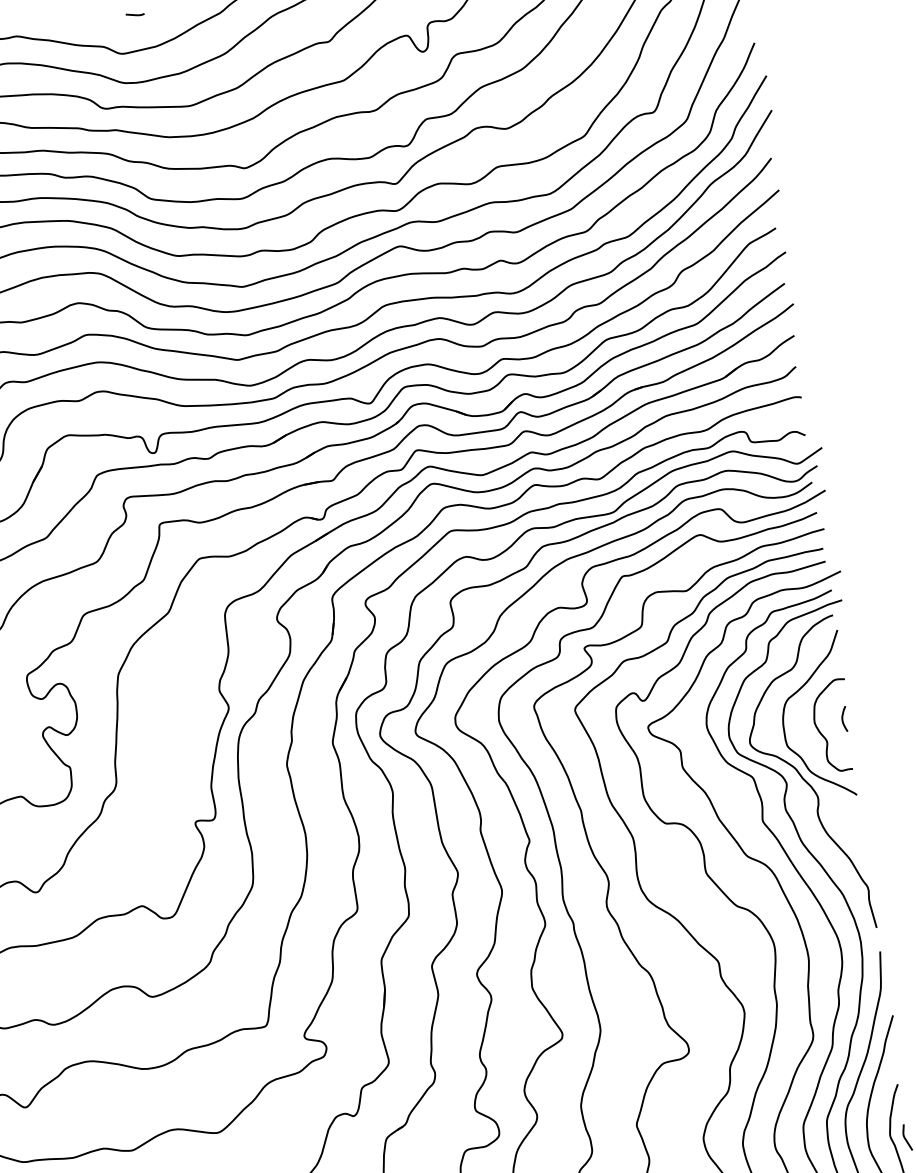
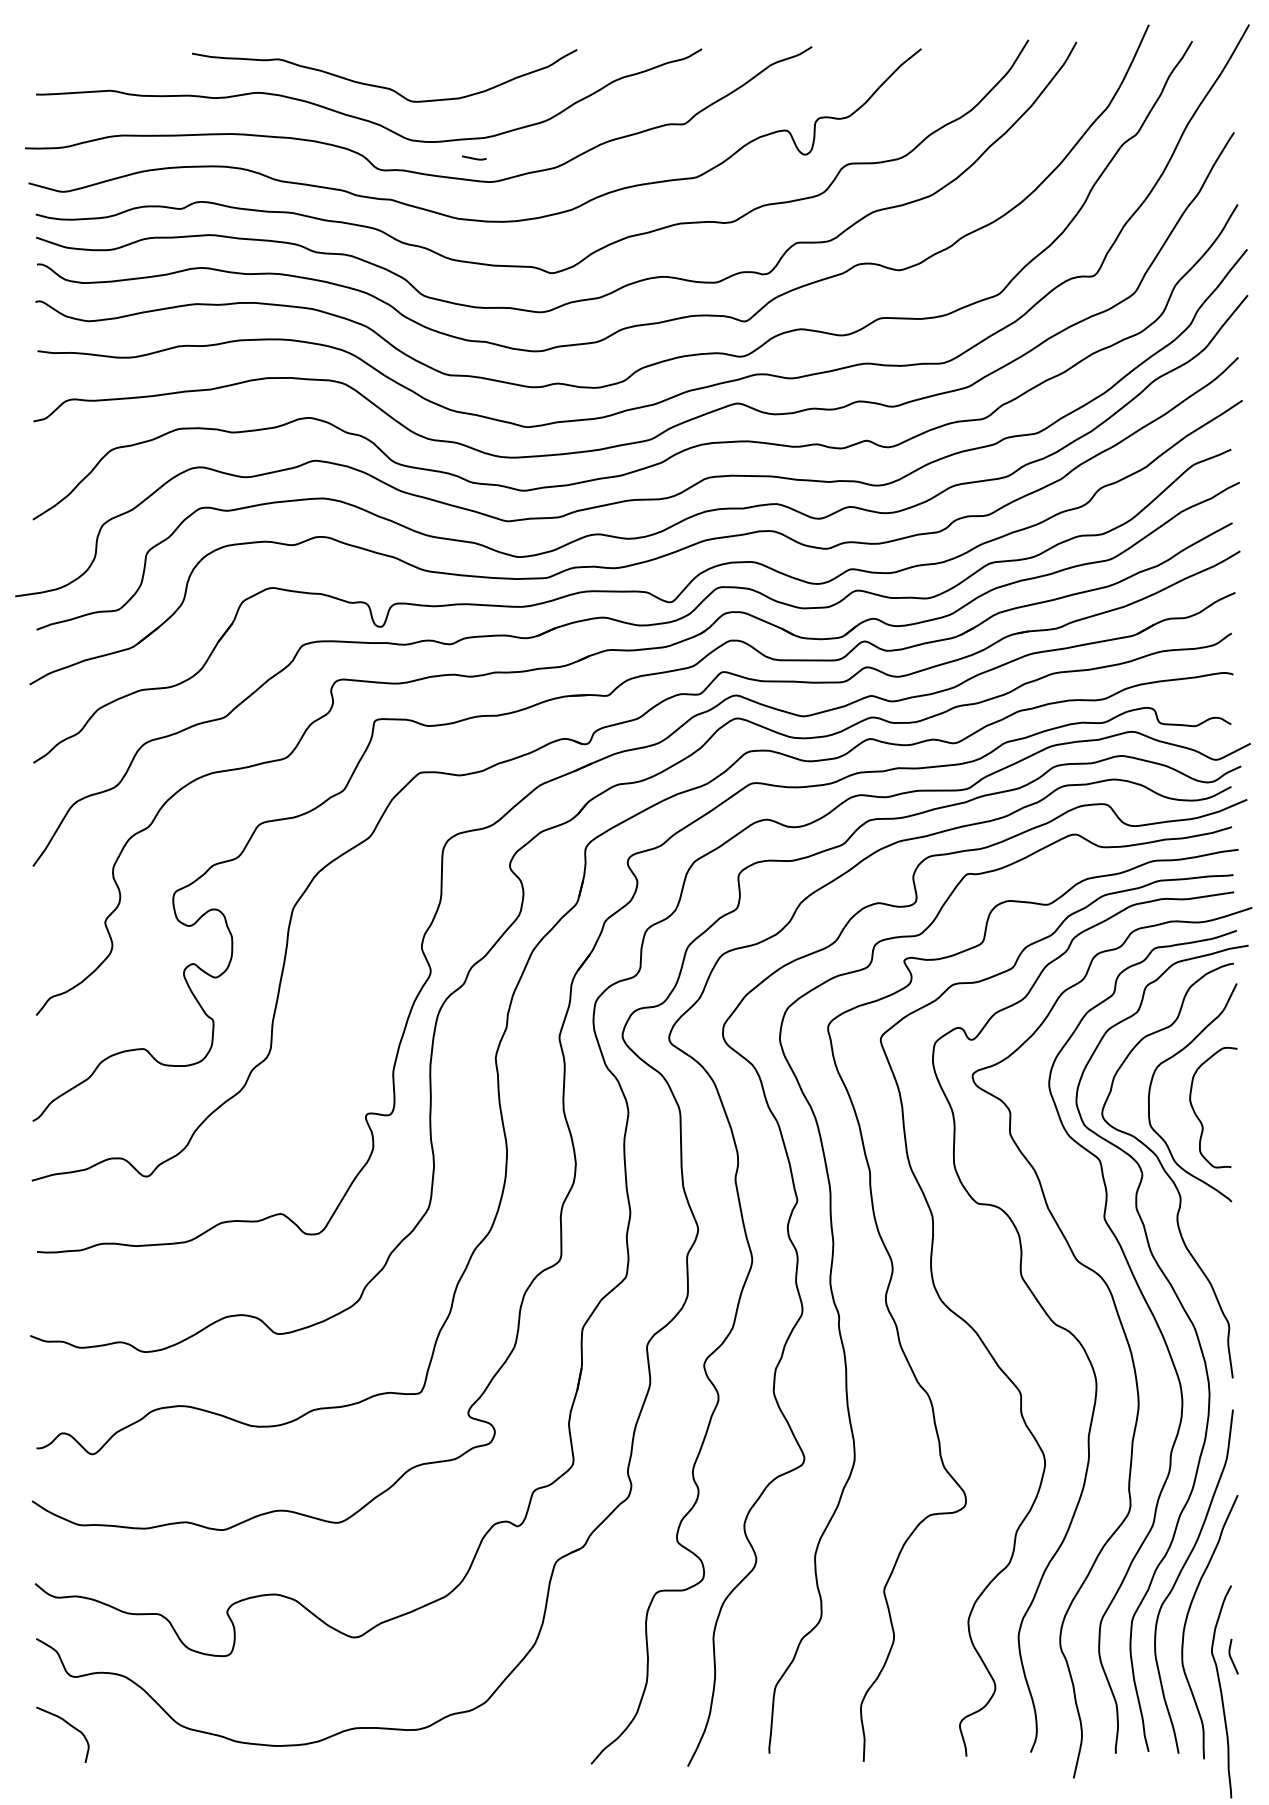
line: (135, 14) -> (474, 157), moved
curve: (842, 719) -> (1227, 1100), removed

